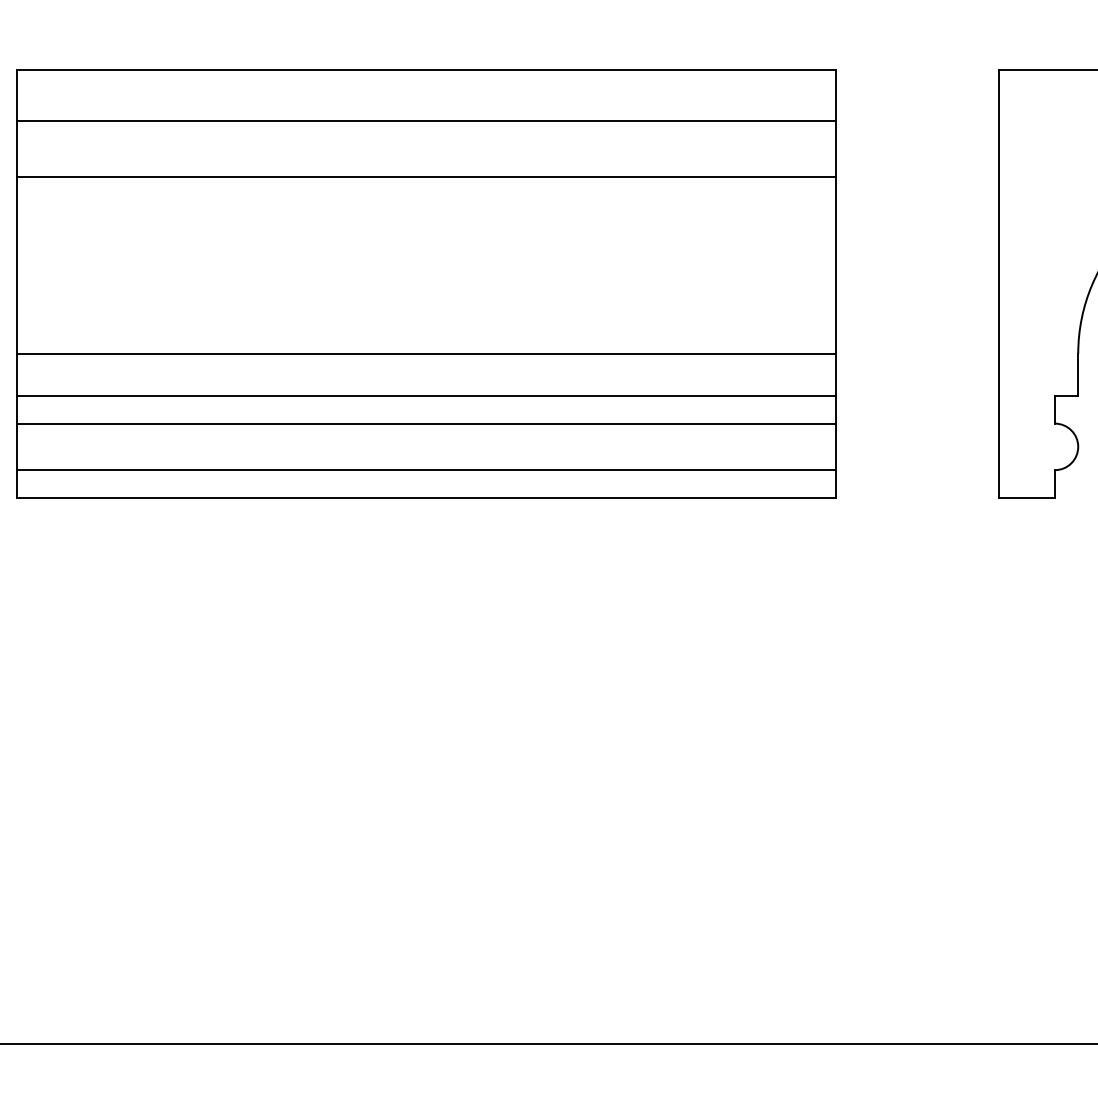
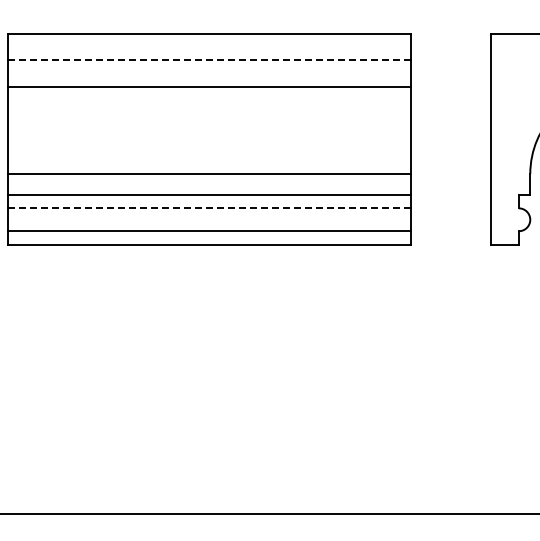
line: (425, 120) -> (209, 59), solid -> dashed
line: (425, 423) -> (209, 208), solid -> dashed

